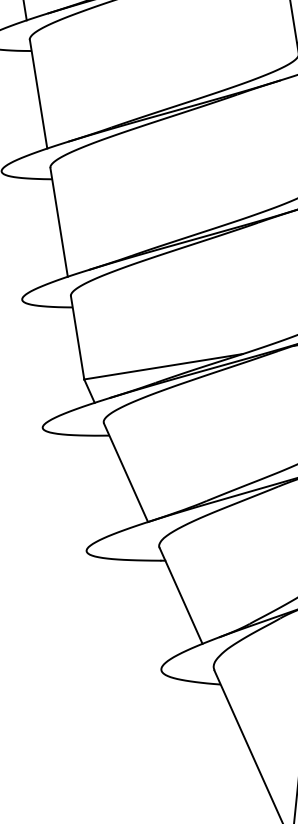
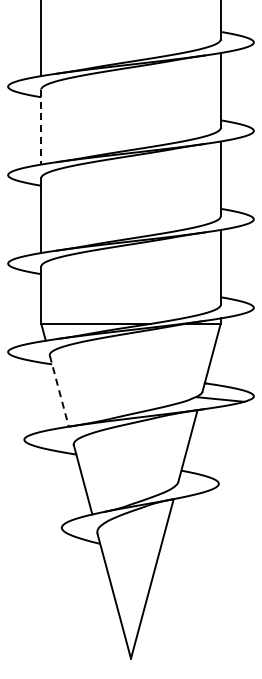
line: (38, 94) -> (41, 127), solid -> dashed
line: (126, 473) -> (59, 391), solid -> dashed

